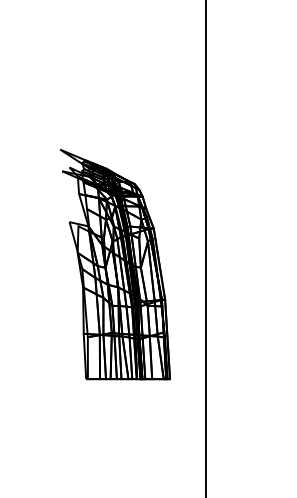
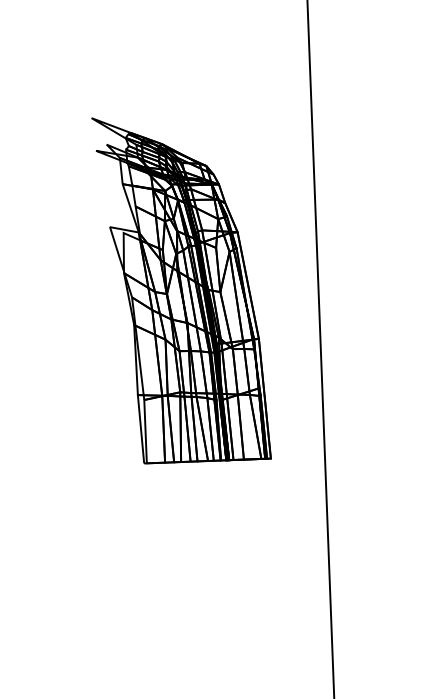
part: (114, 264) -> (180, 288), moved

